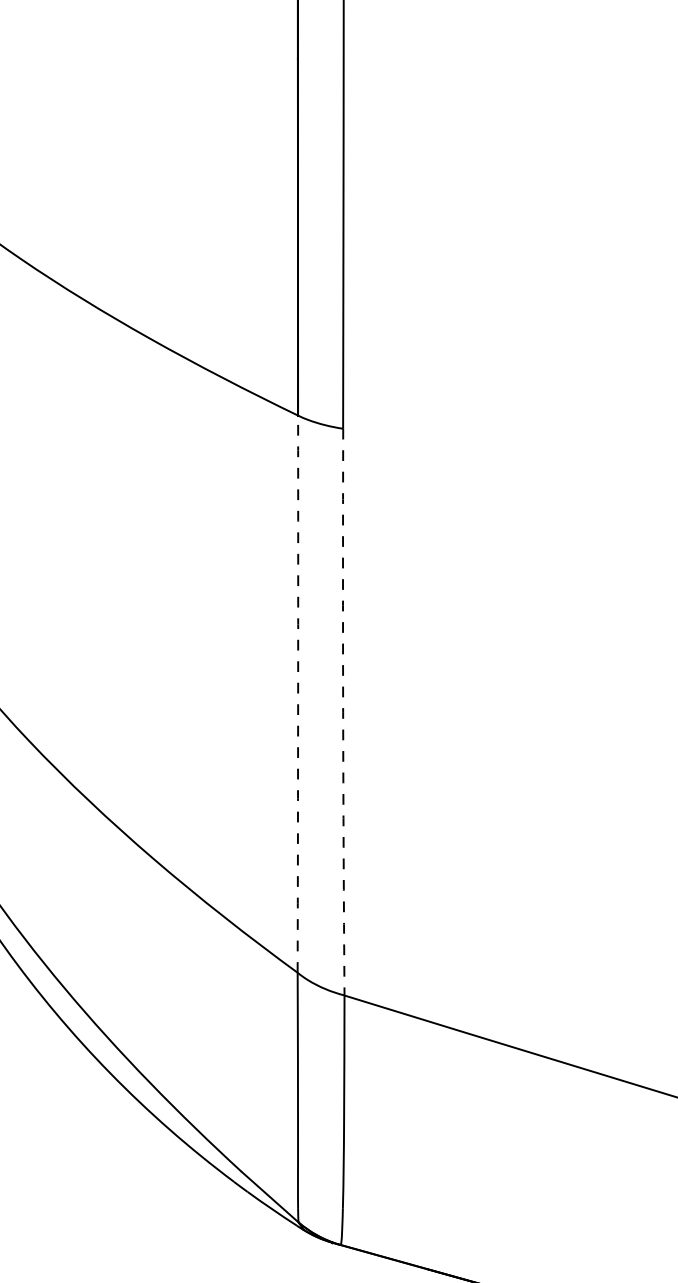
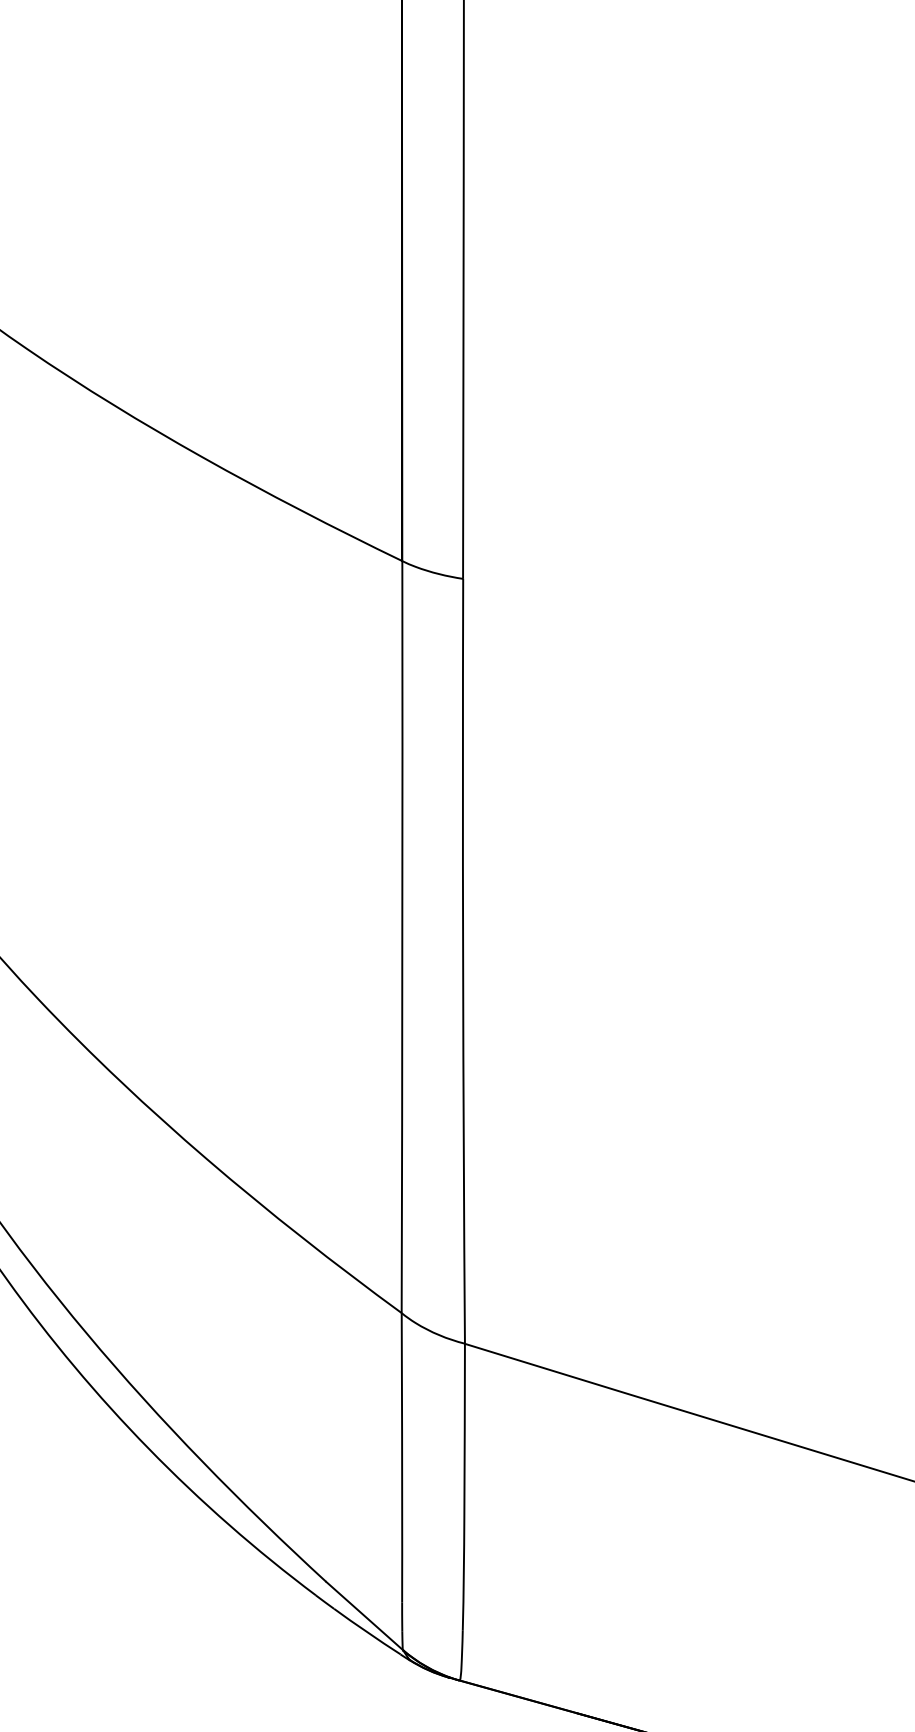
arc: (298, 694) -> (402, 937), dashed -> solid
arc: (343, 712) -> (463, 961), dashed -> solid

